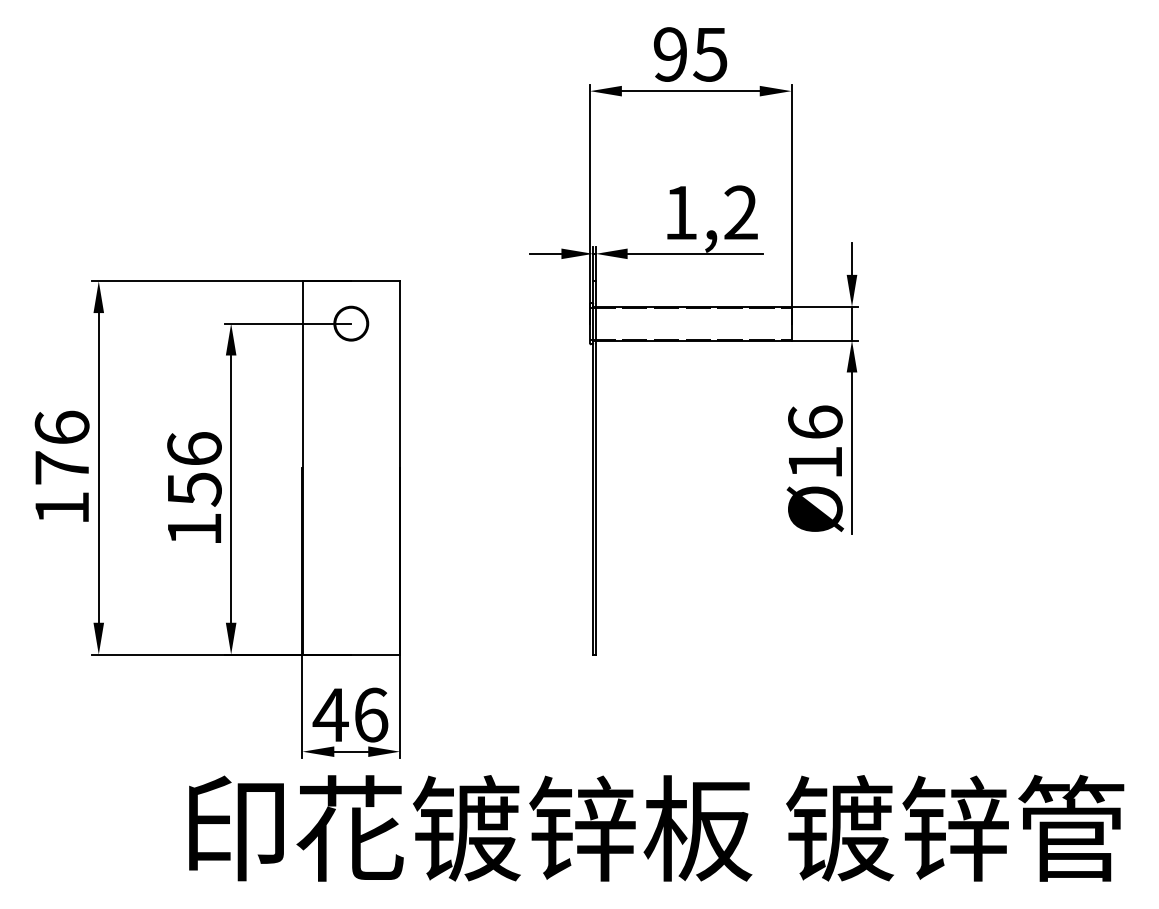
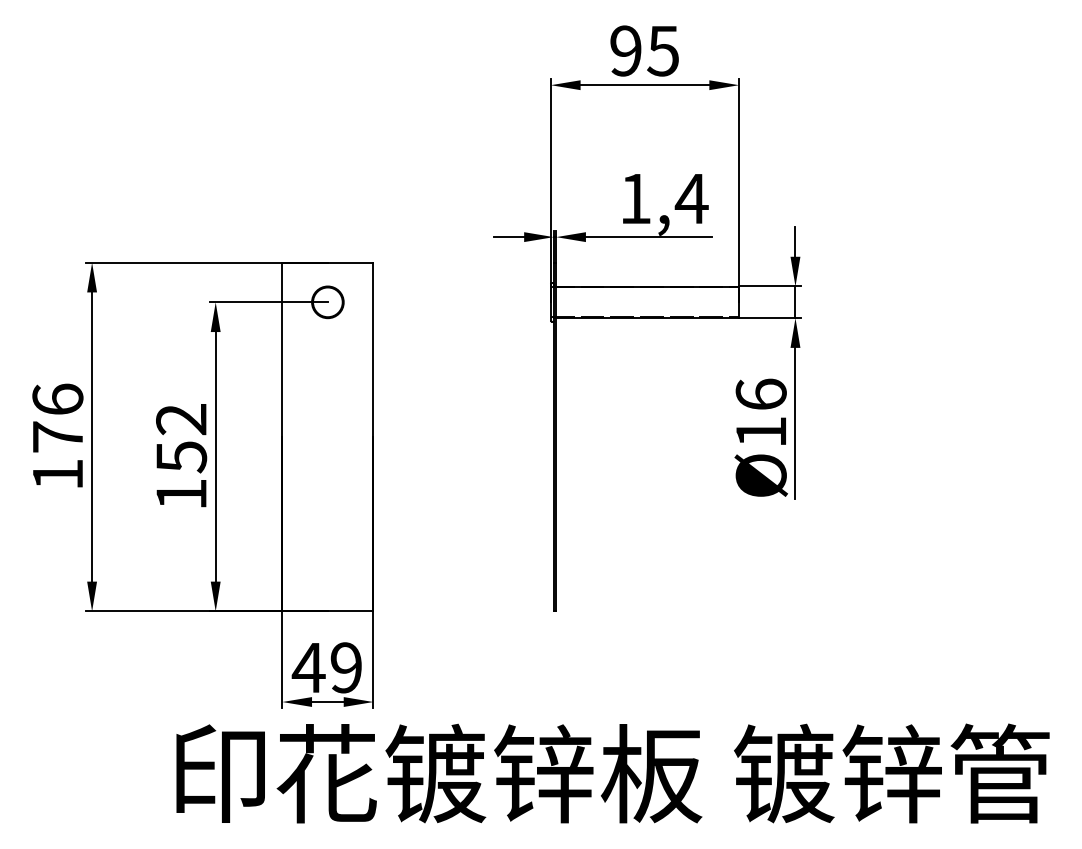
text: (740, 212) -> (691, 198), 1,2 -> 1,4
text: (194, 448) -> (181, 418), 156 -> 152
text: (371, 714) -> (346, 667), 46 -> 49

